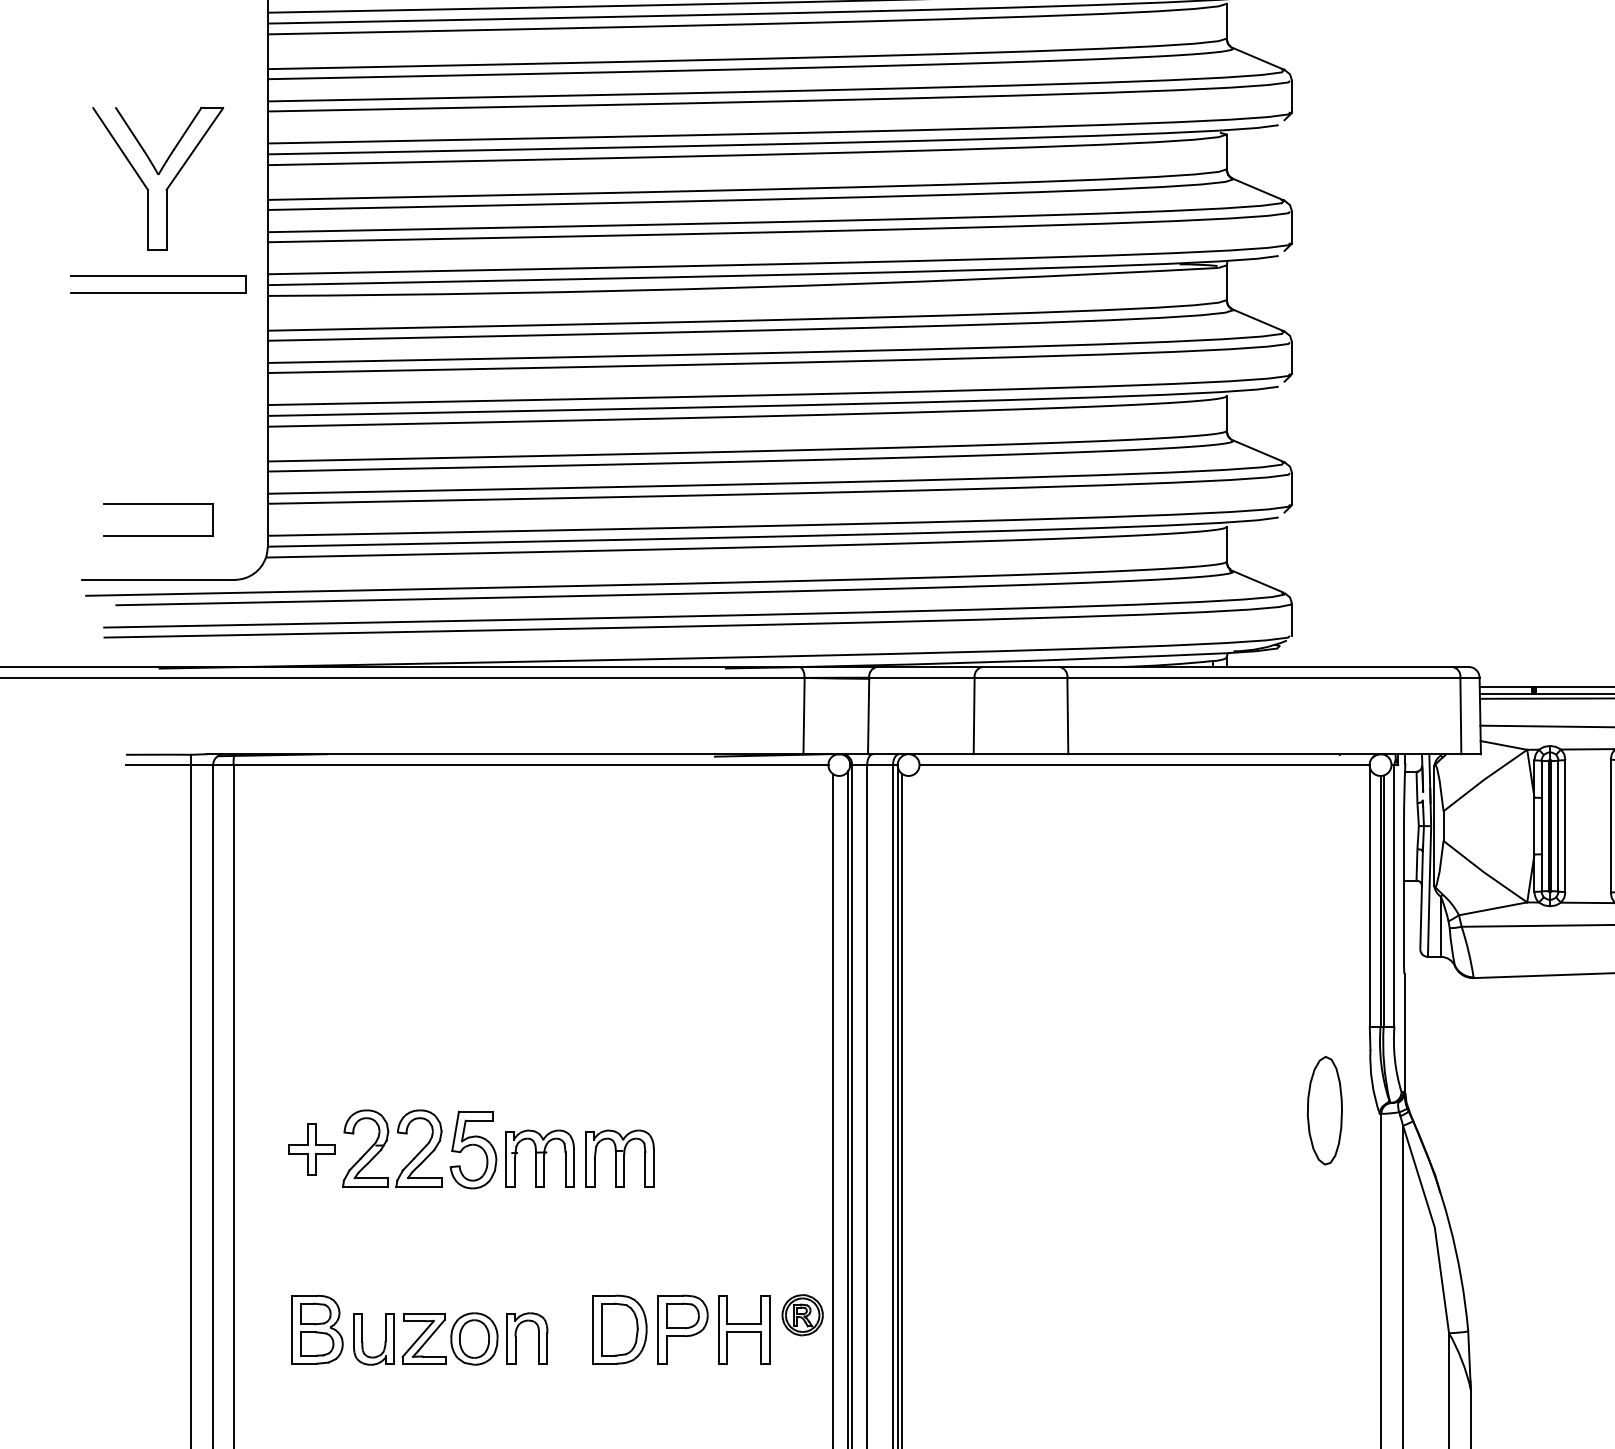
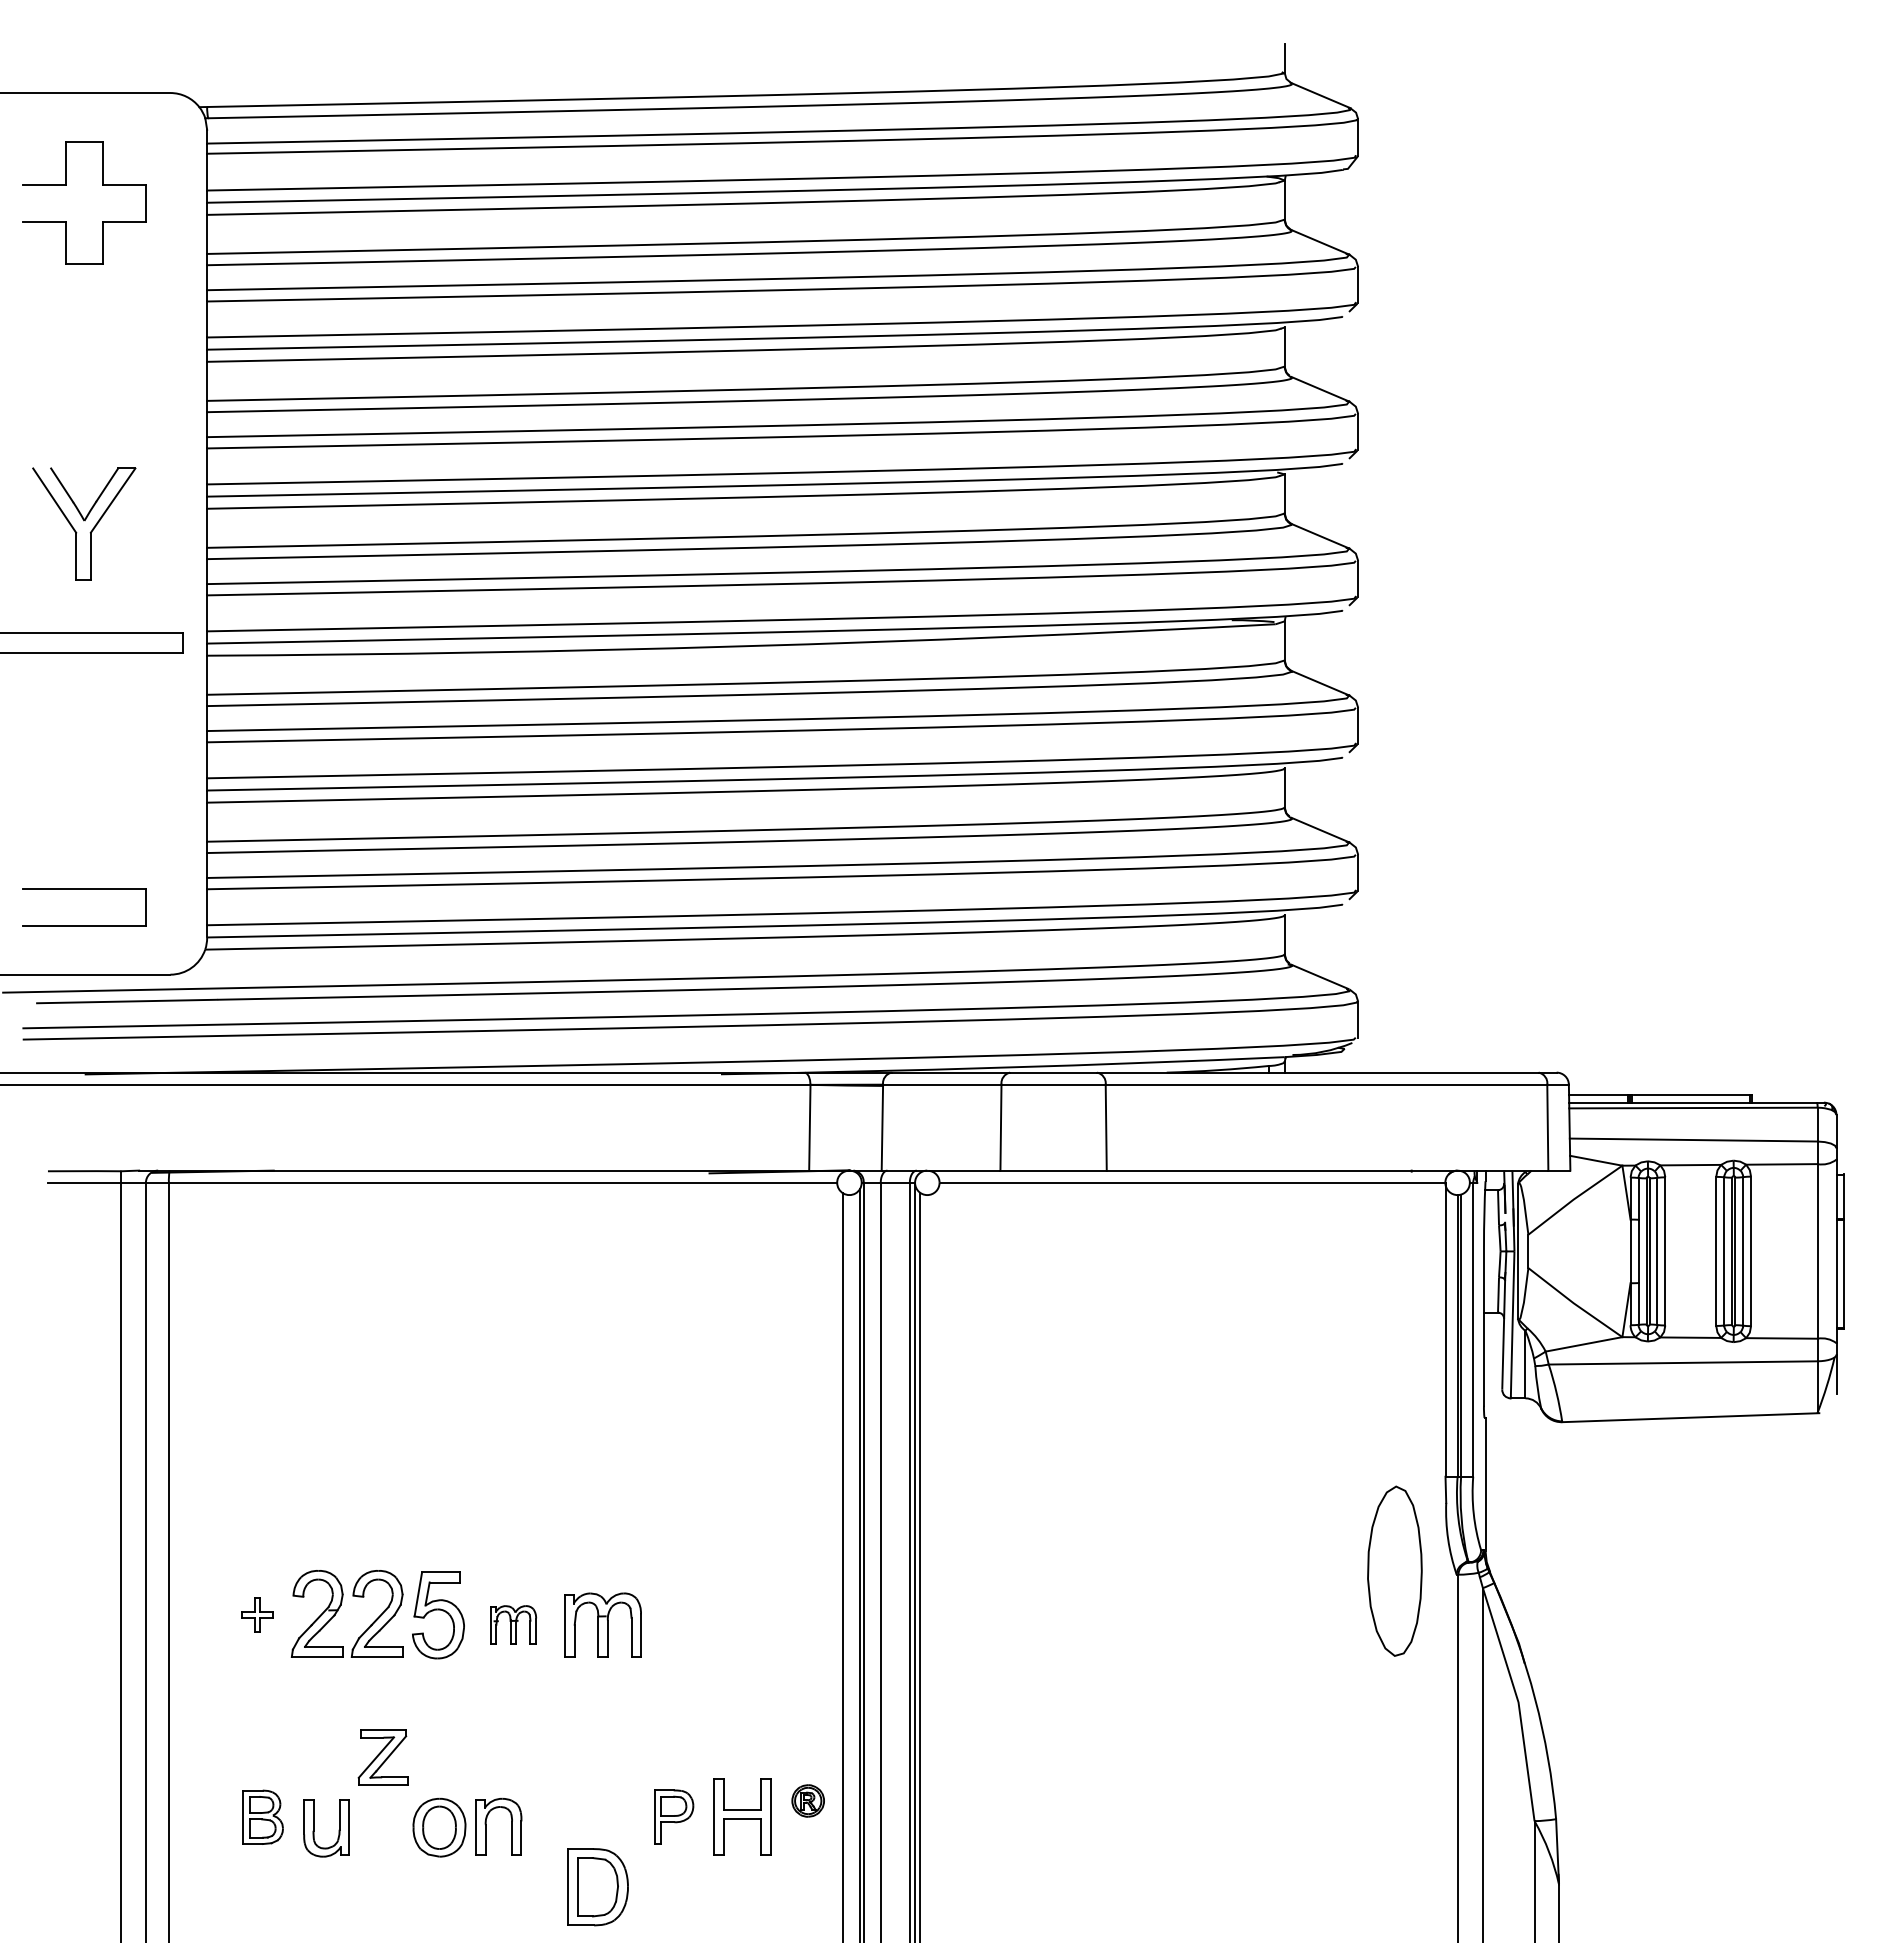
part: (158, 178) -> (84, 523), size x0.7
part: (1325, 1110) -> (1395, 1570), size x1.4
part: (312, 1149) -> (257, 1614), size x0.6
part: (540, 1158) -> (513, 1624), size x0.6
part: (801, 1314) -> (807, 1800), size x0.7
part: (316, 1329) -> (262, 1817), size x0.7
part: (619, 1329) -> (597, 1887), moved
part: (682, 1329) -> (673, 1816), size x0.7
part: (423, 1338) -> (382, 1757), moved

